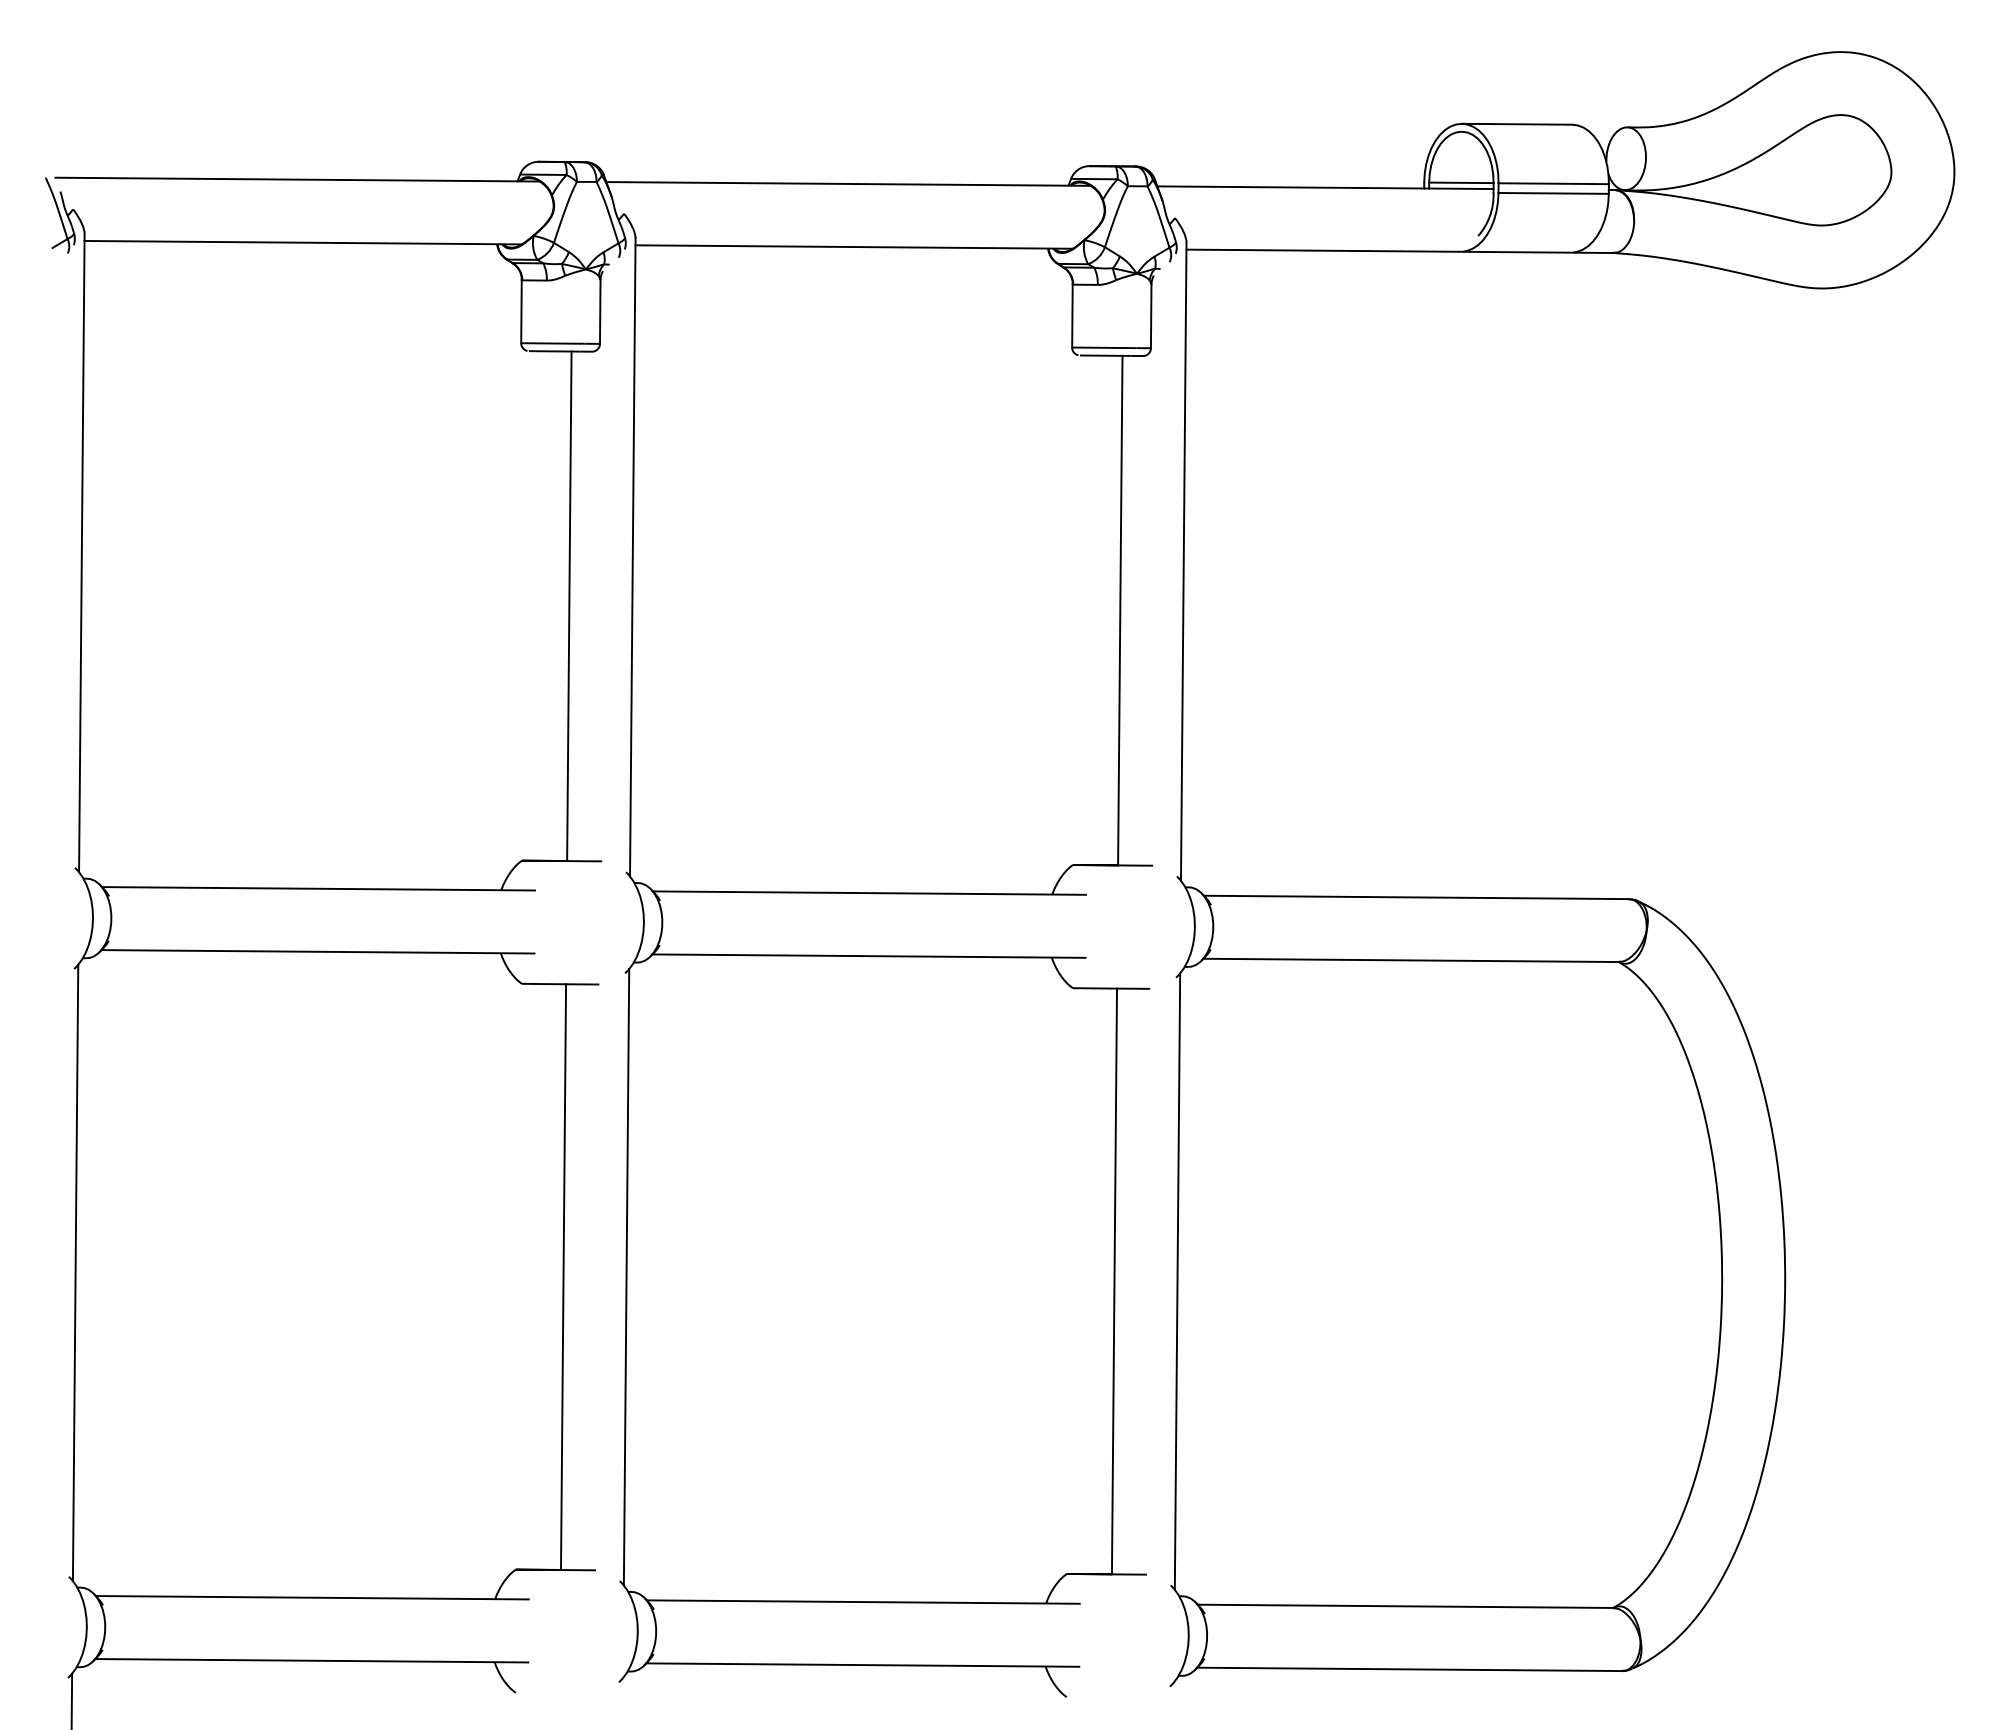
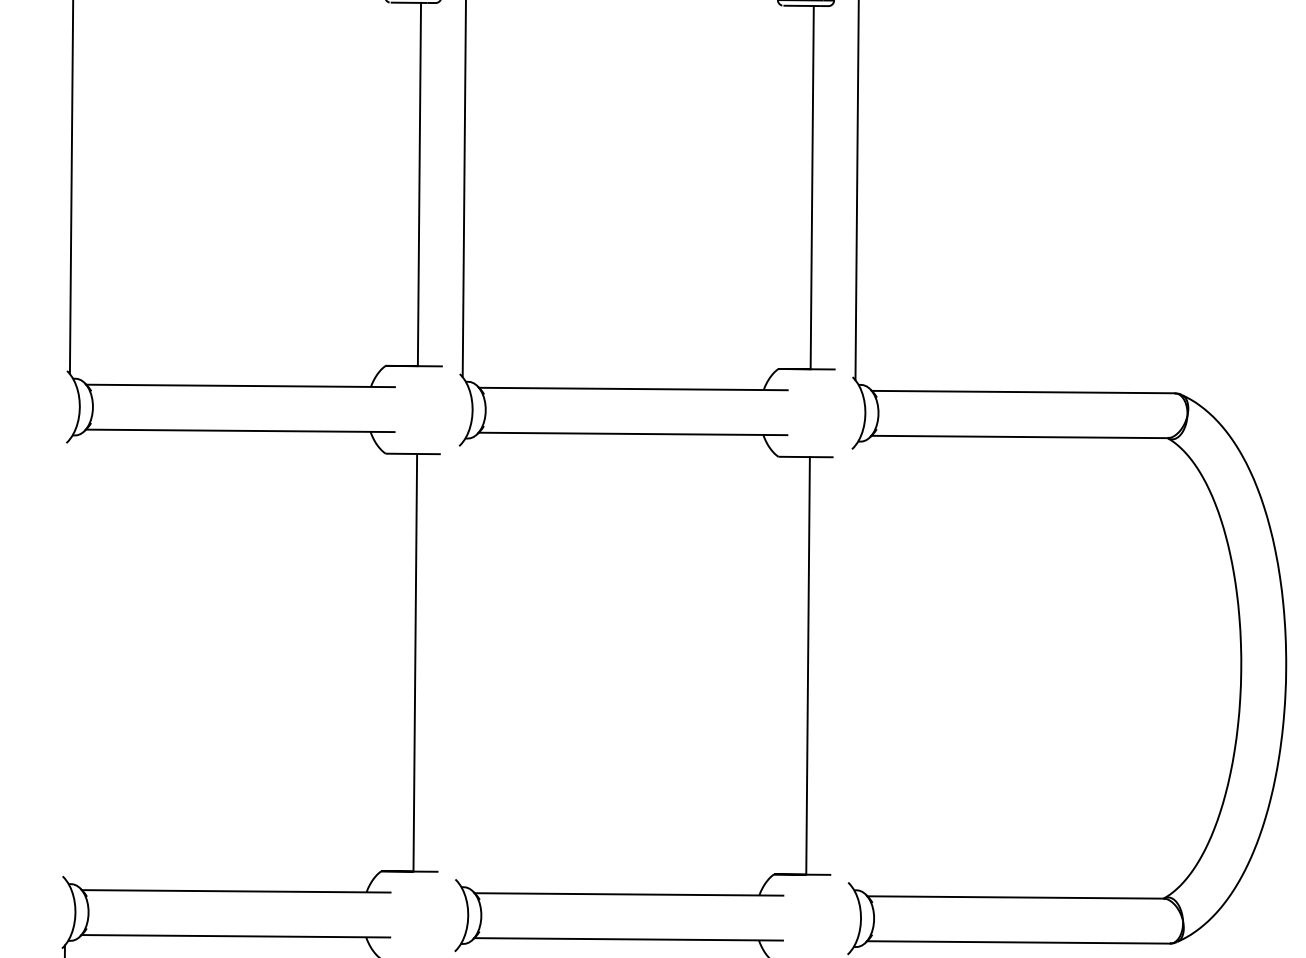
line: (75, 1272) -> (67, 659), removed
line: (626, 1277) -> (460, 663), removed
line: (1177, 1281) -> (853, 665), removed

